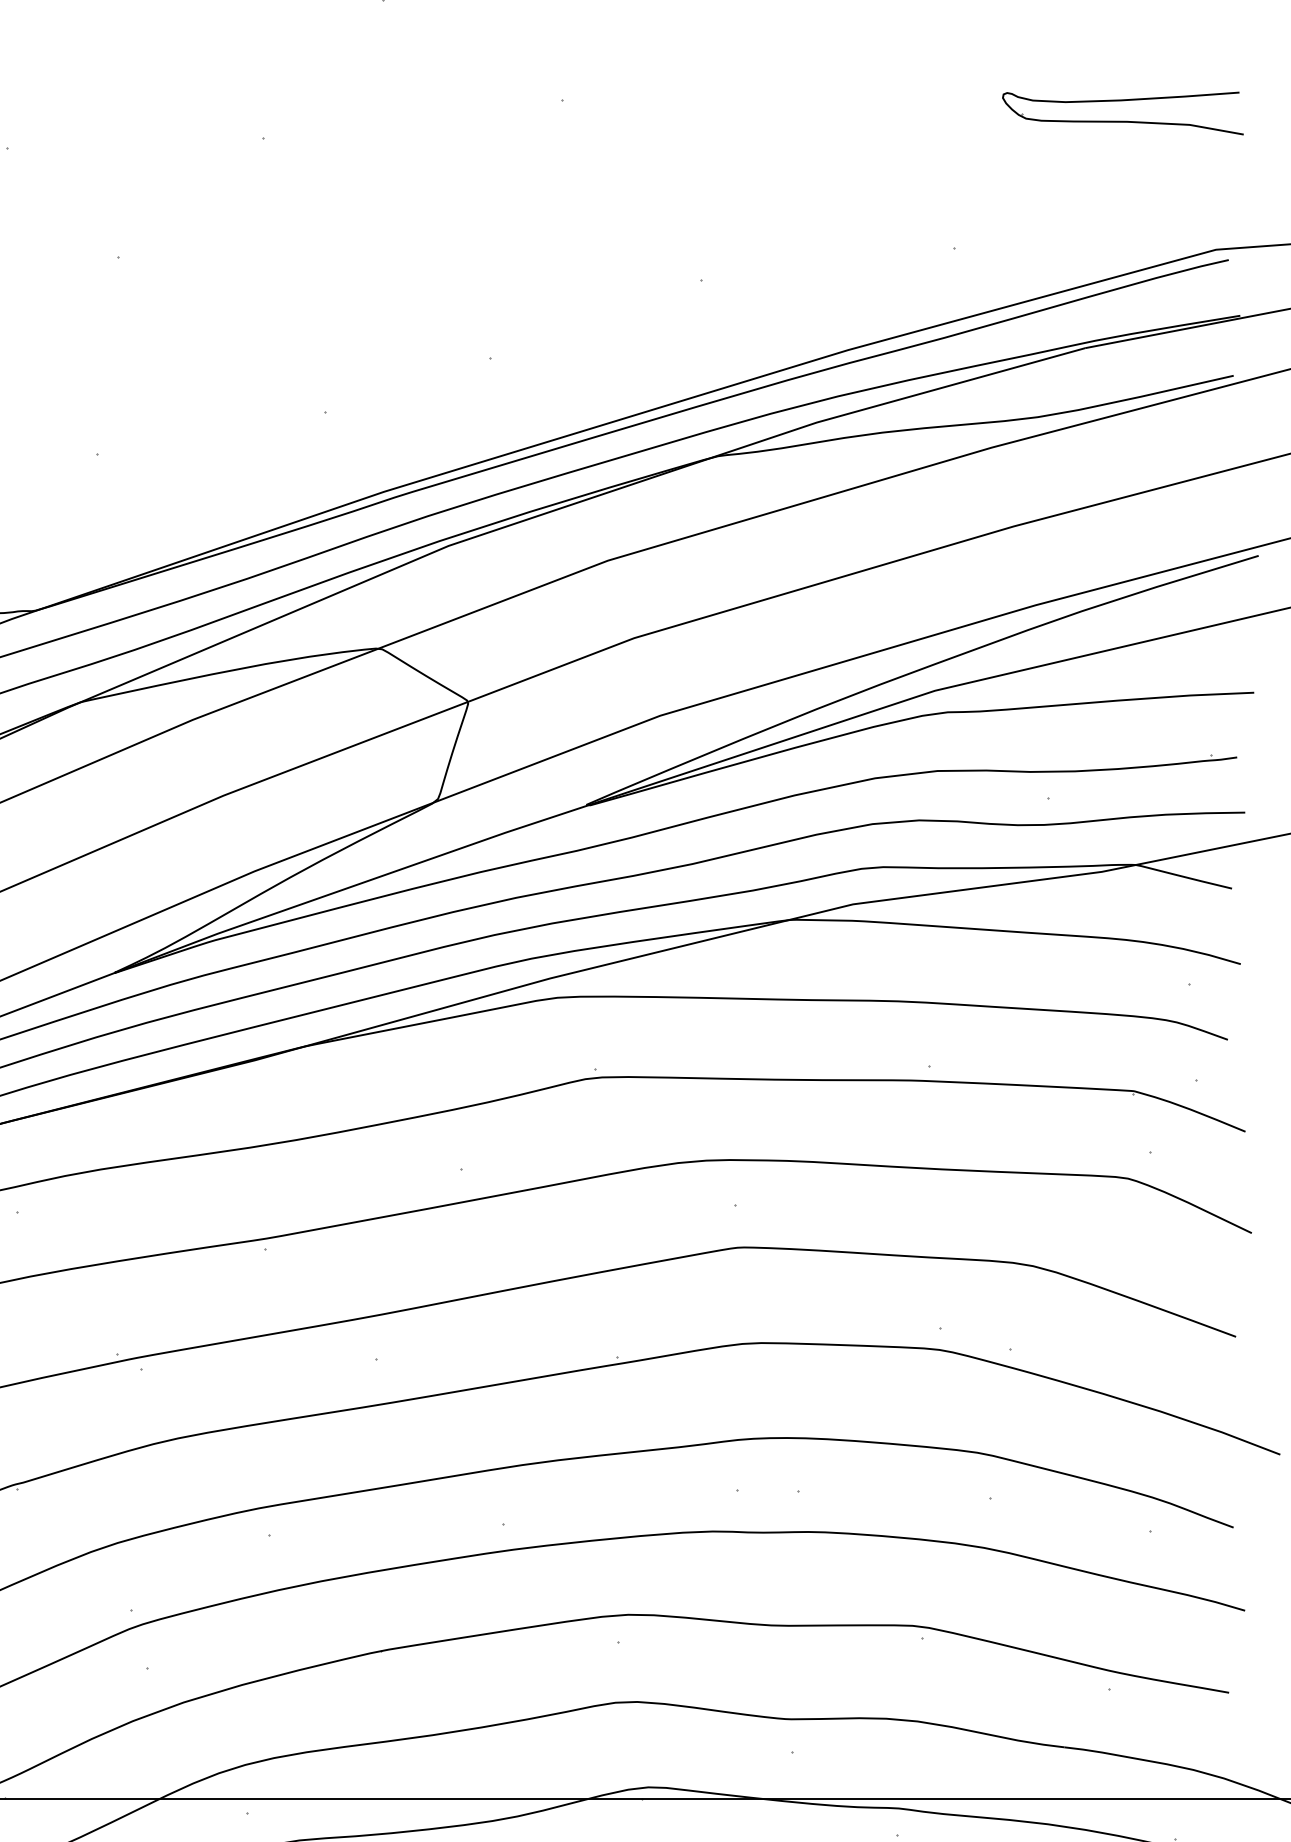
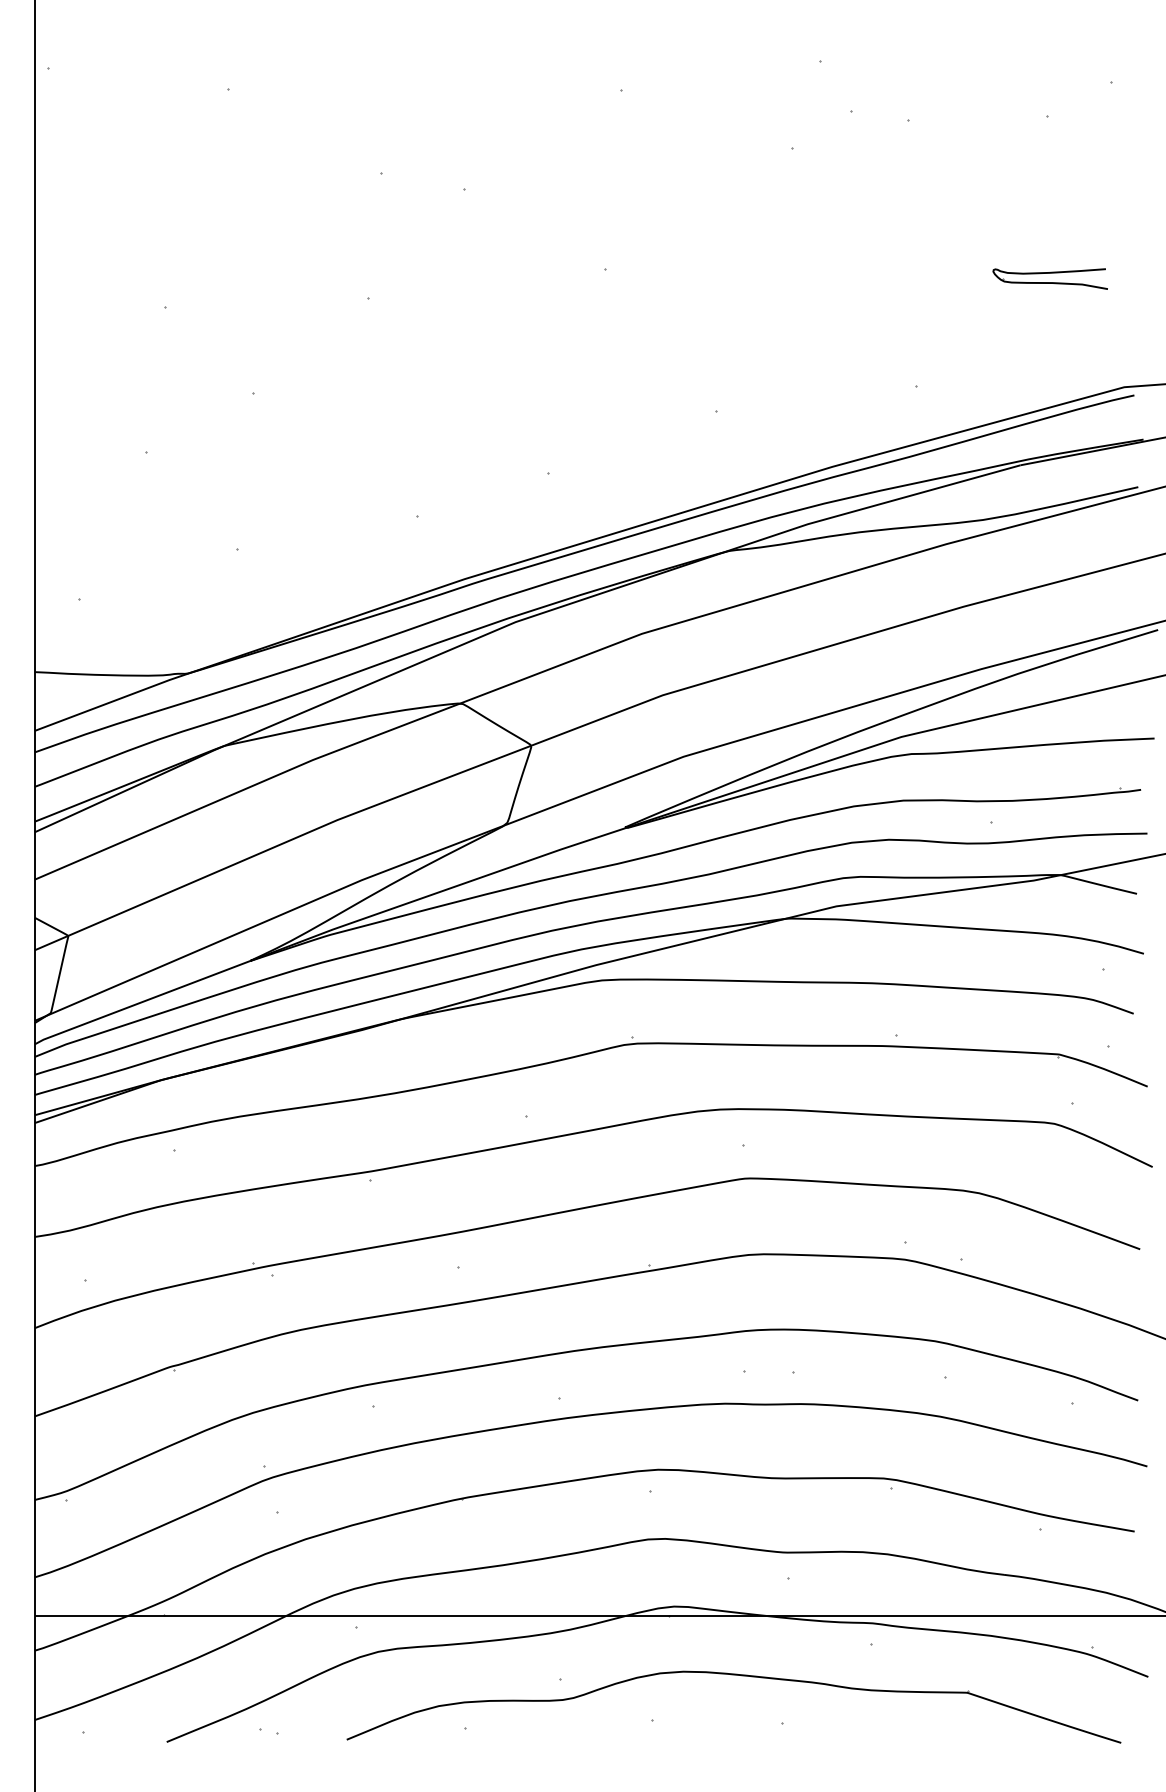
part: (1122, 112) -> (1050, 278), size x0.6

